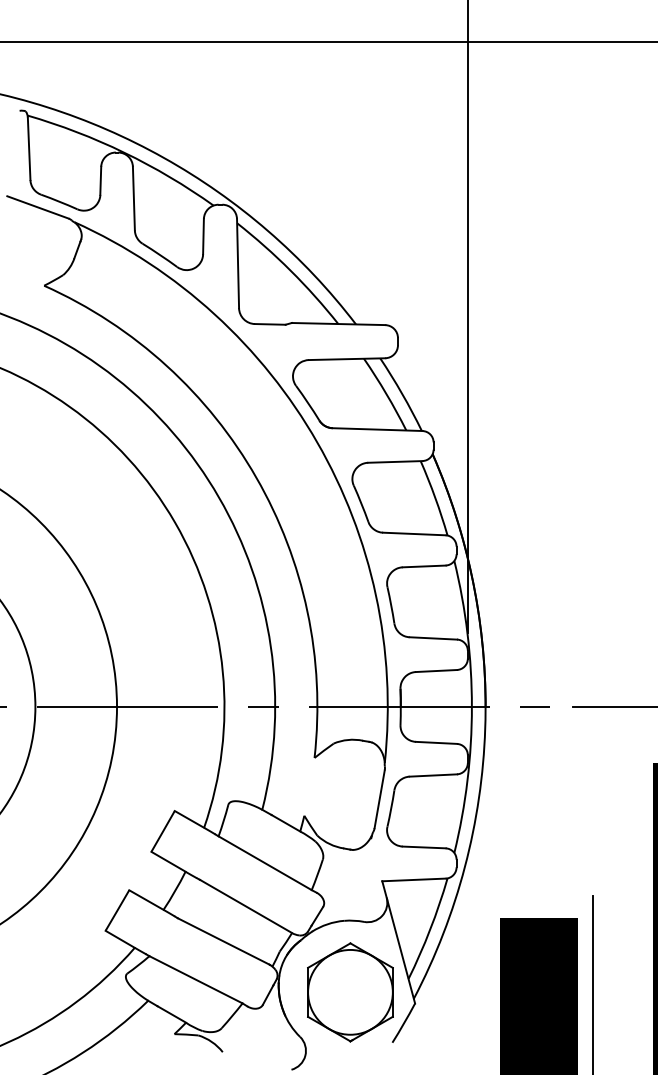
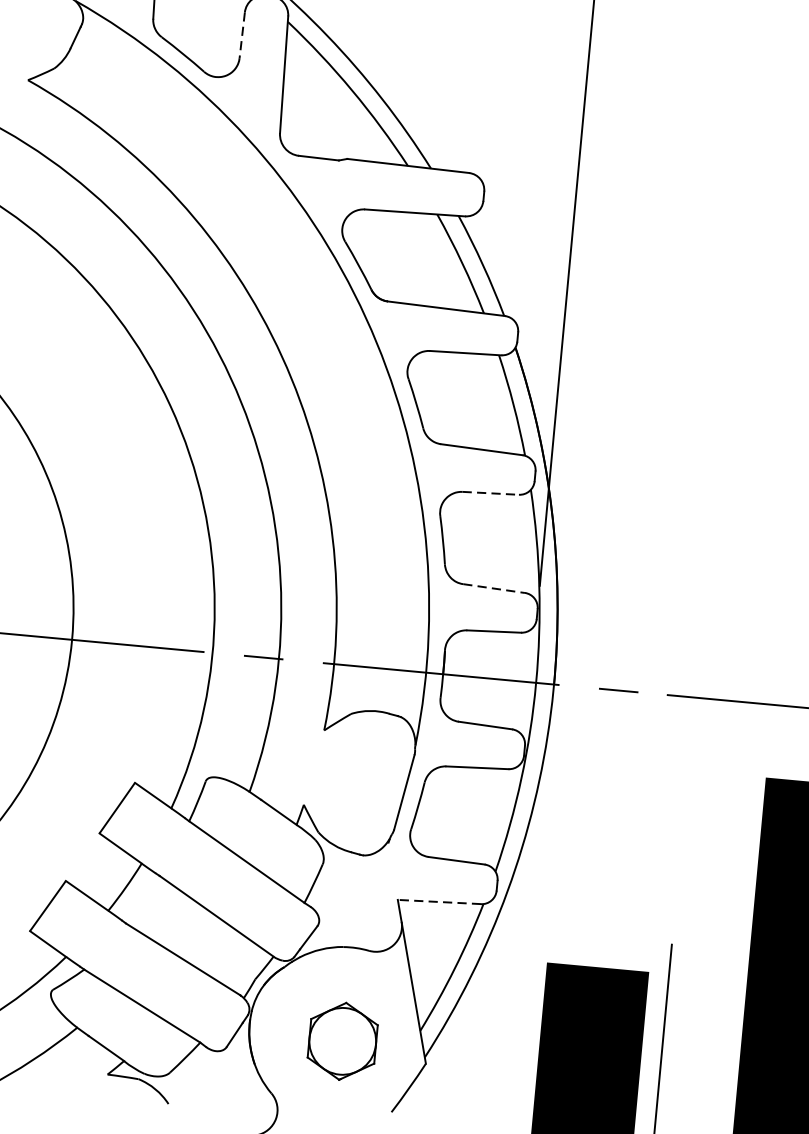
line: (203, 236) -> (242, 35), solid -> dashed
line: (424, 566) -> (491, 493), solid -> dashed
line: (433, 638) -> (494, 588), solid -> dashed
line: (413, 879) -> (438, 901), solid -> dashed
part: (350, 992) -> (342, 1041), size x0.6

